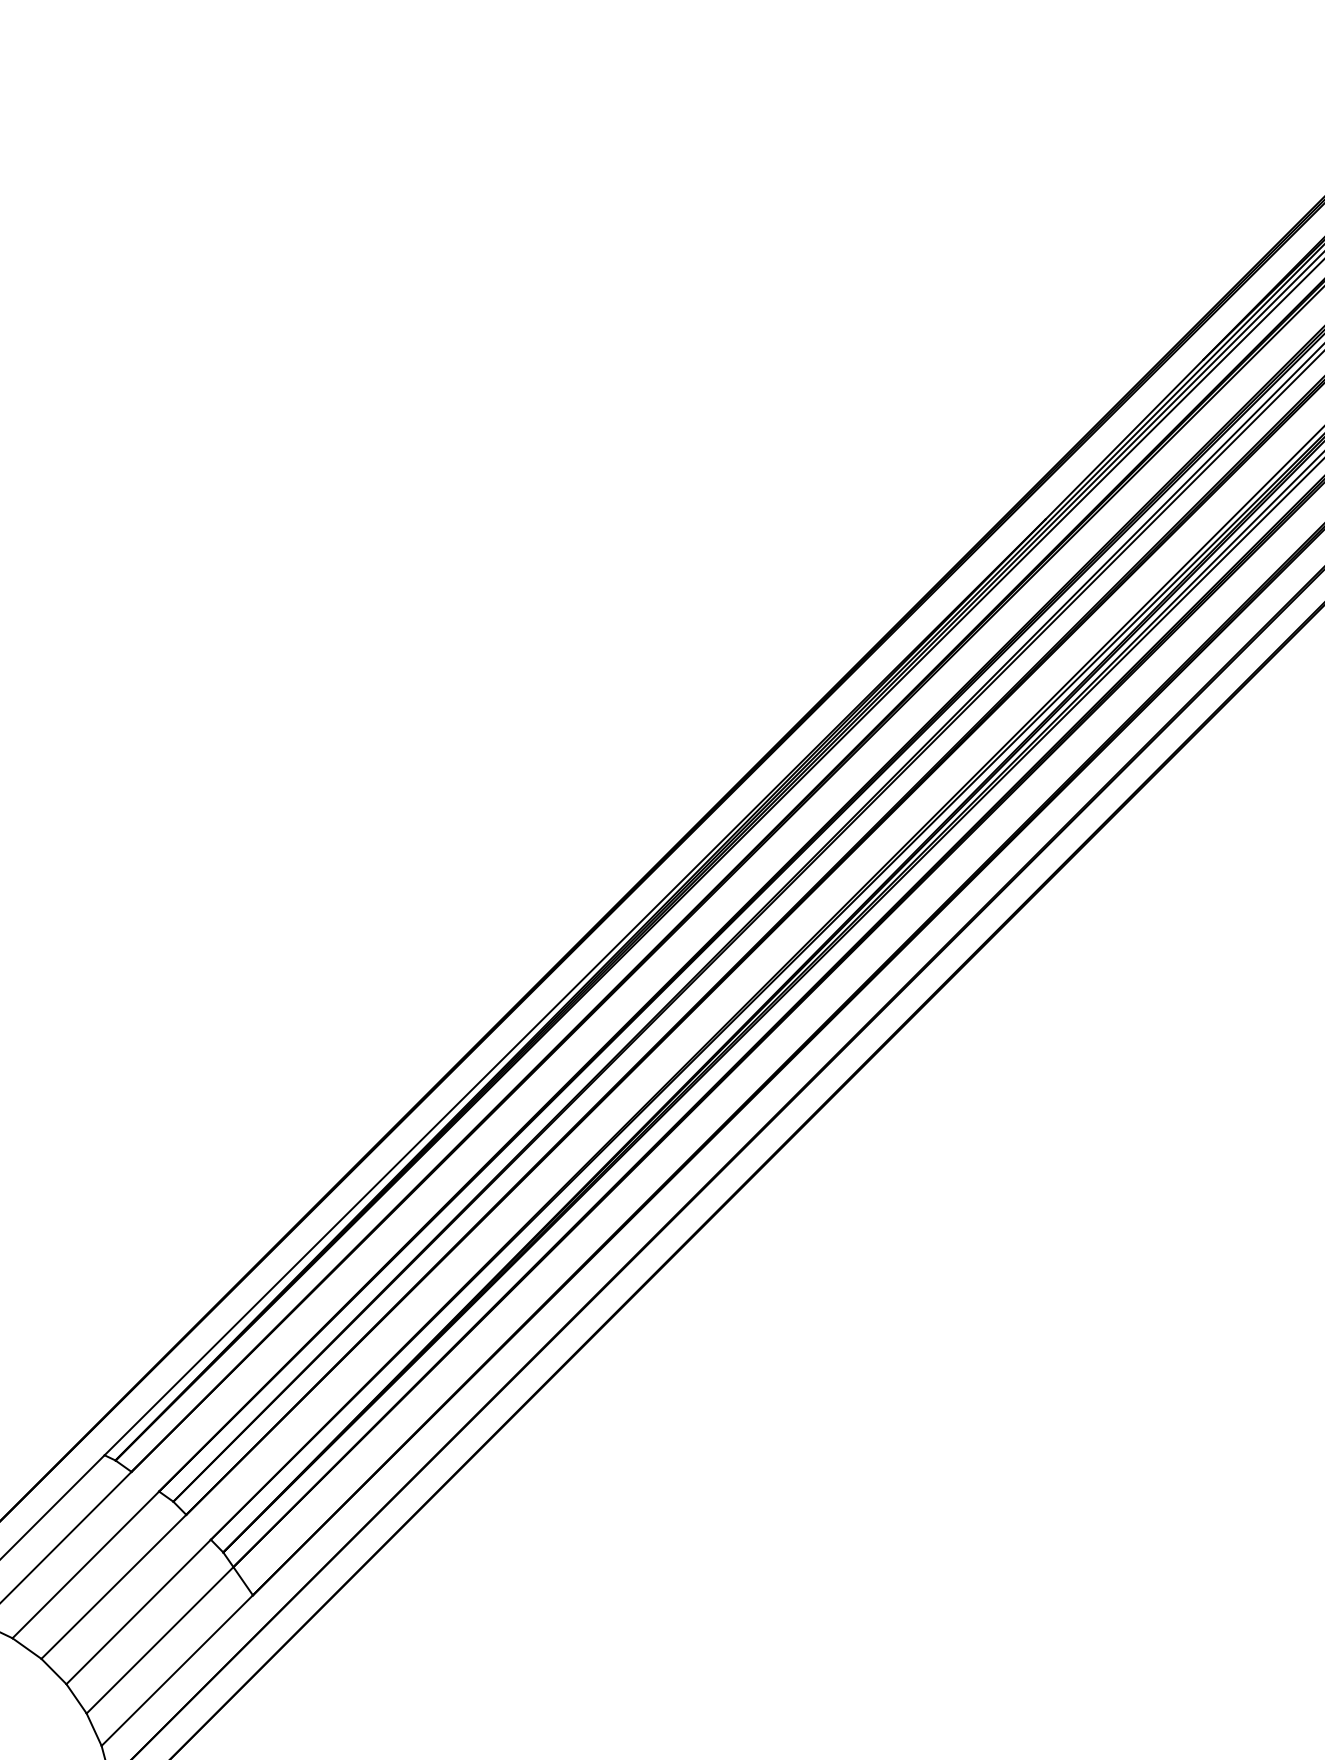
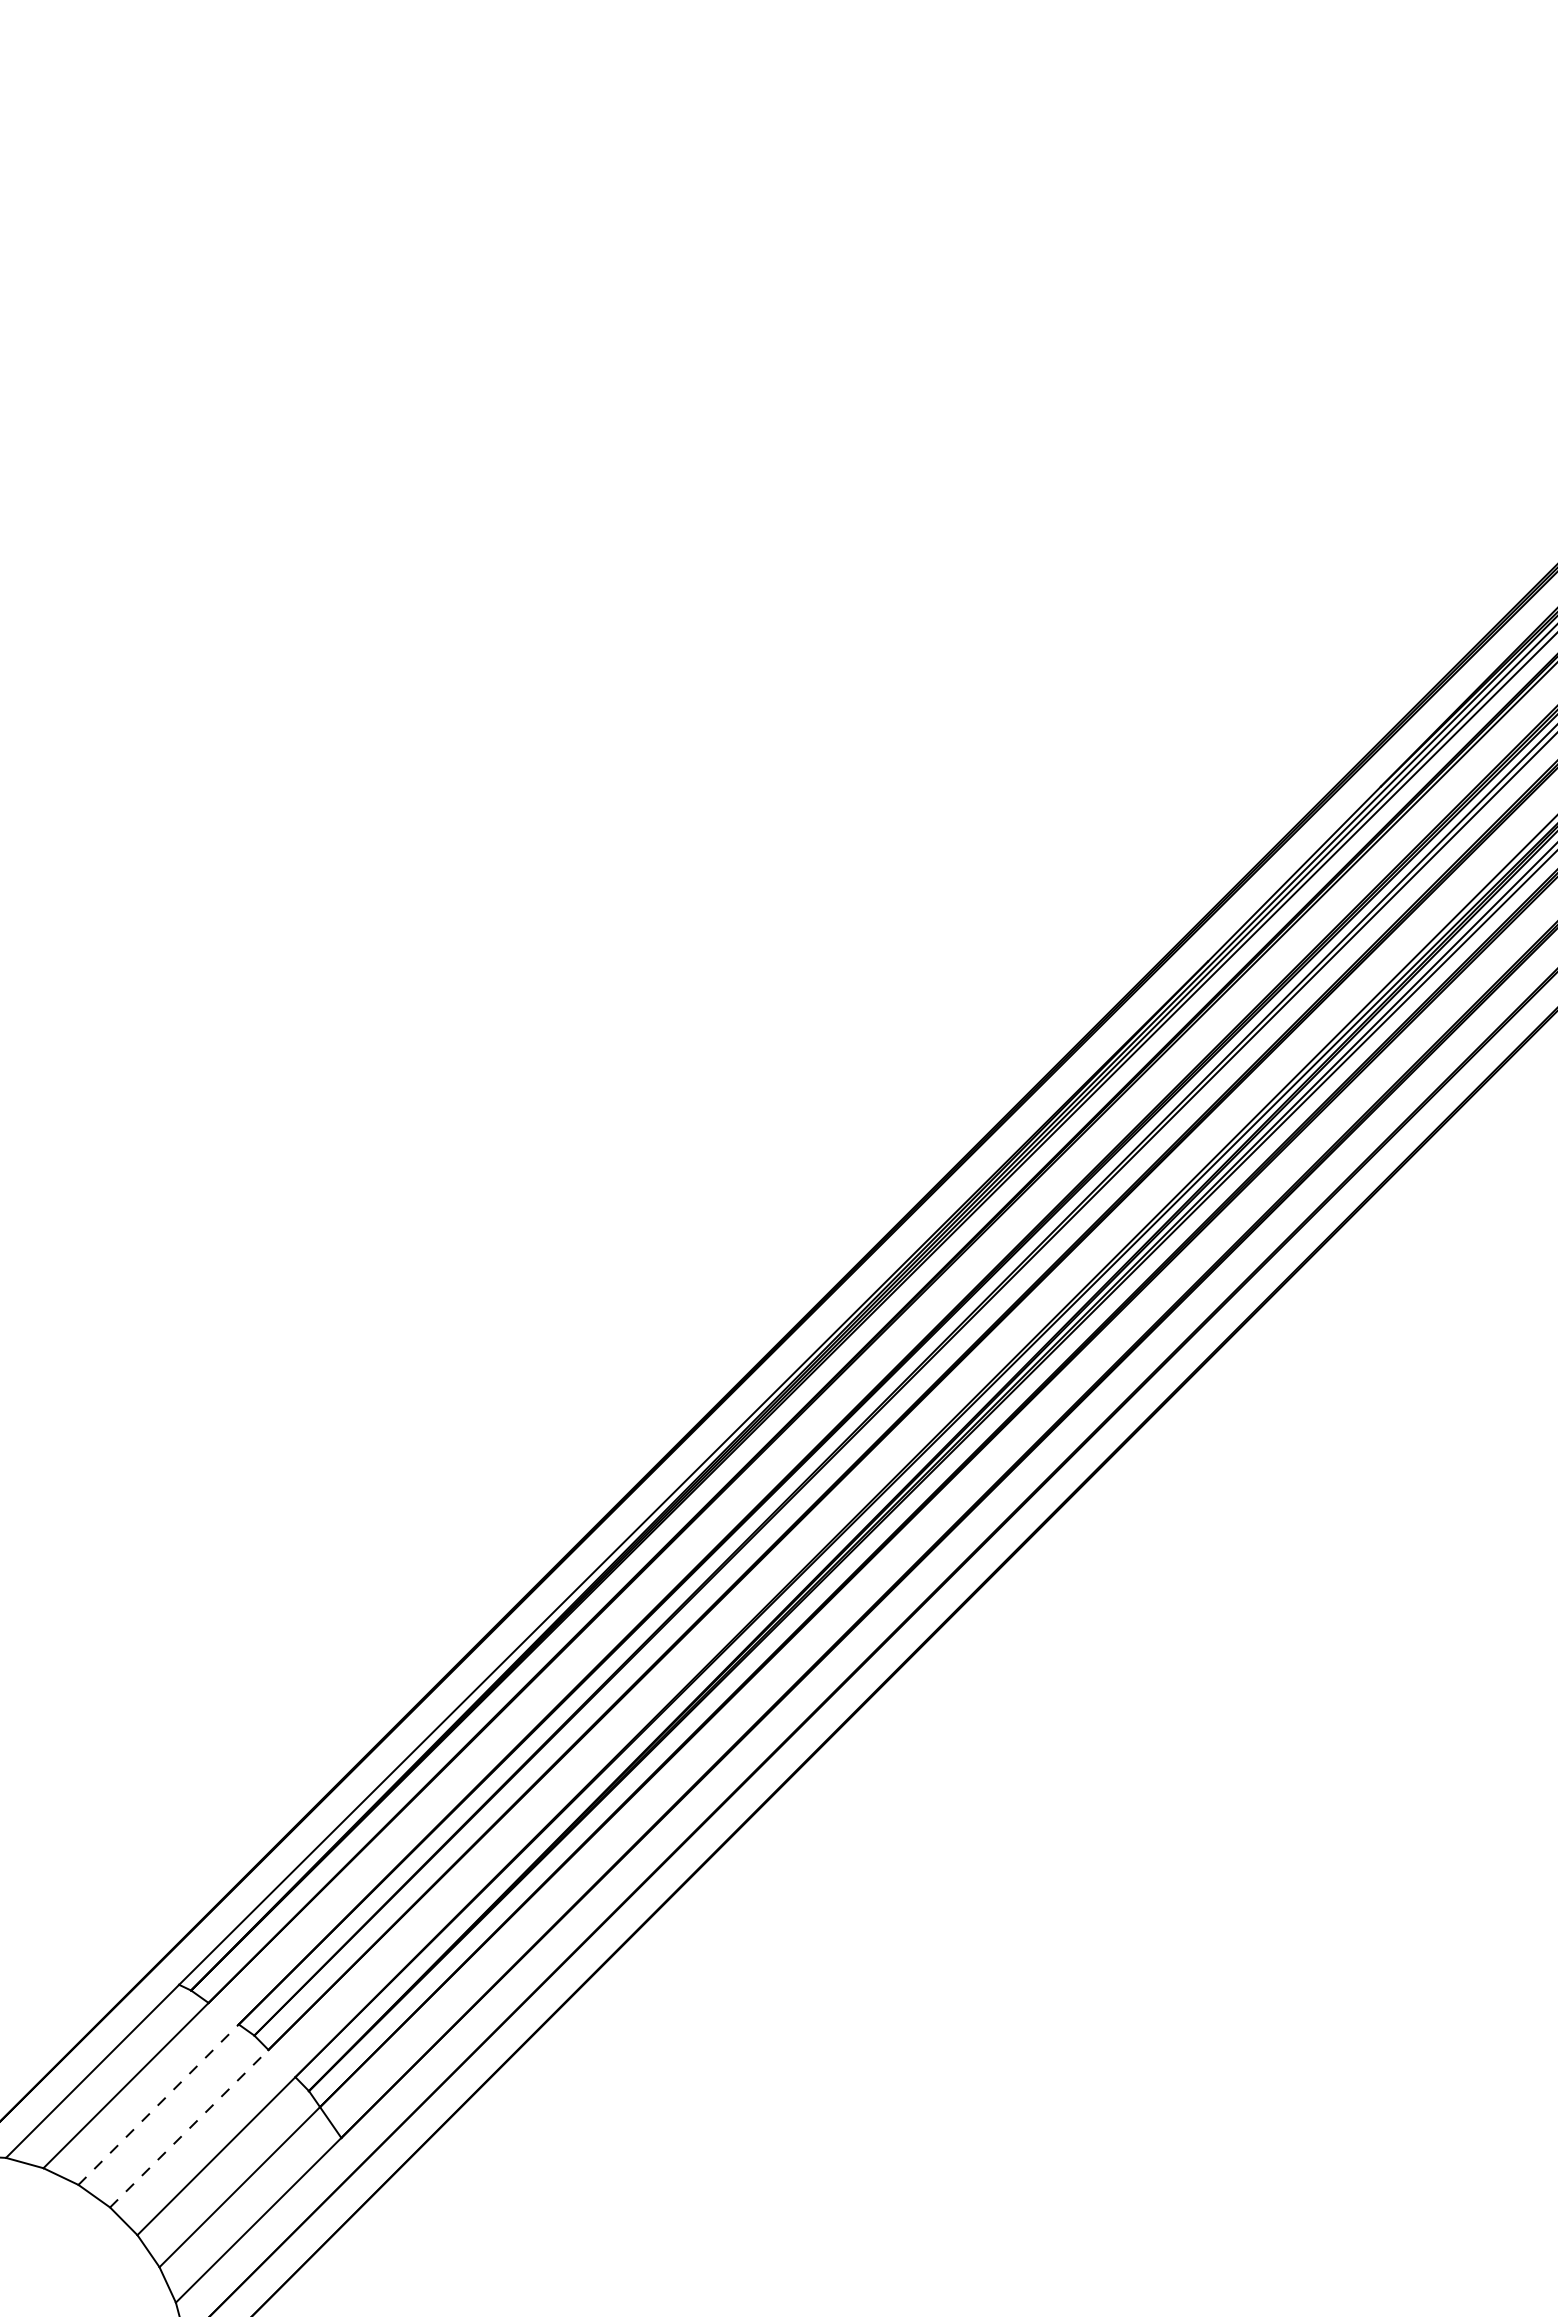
line: (85, 1564) -> (158, 2104), solid -> dashed
line: (114, 1586) -> (189, 2128), solid -> dashed

